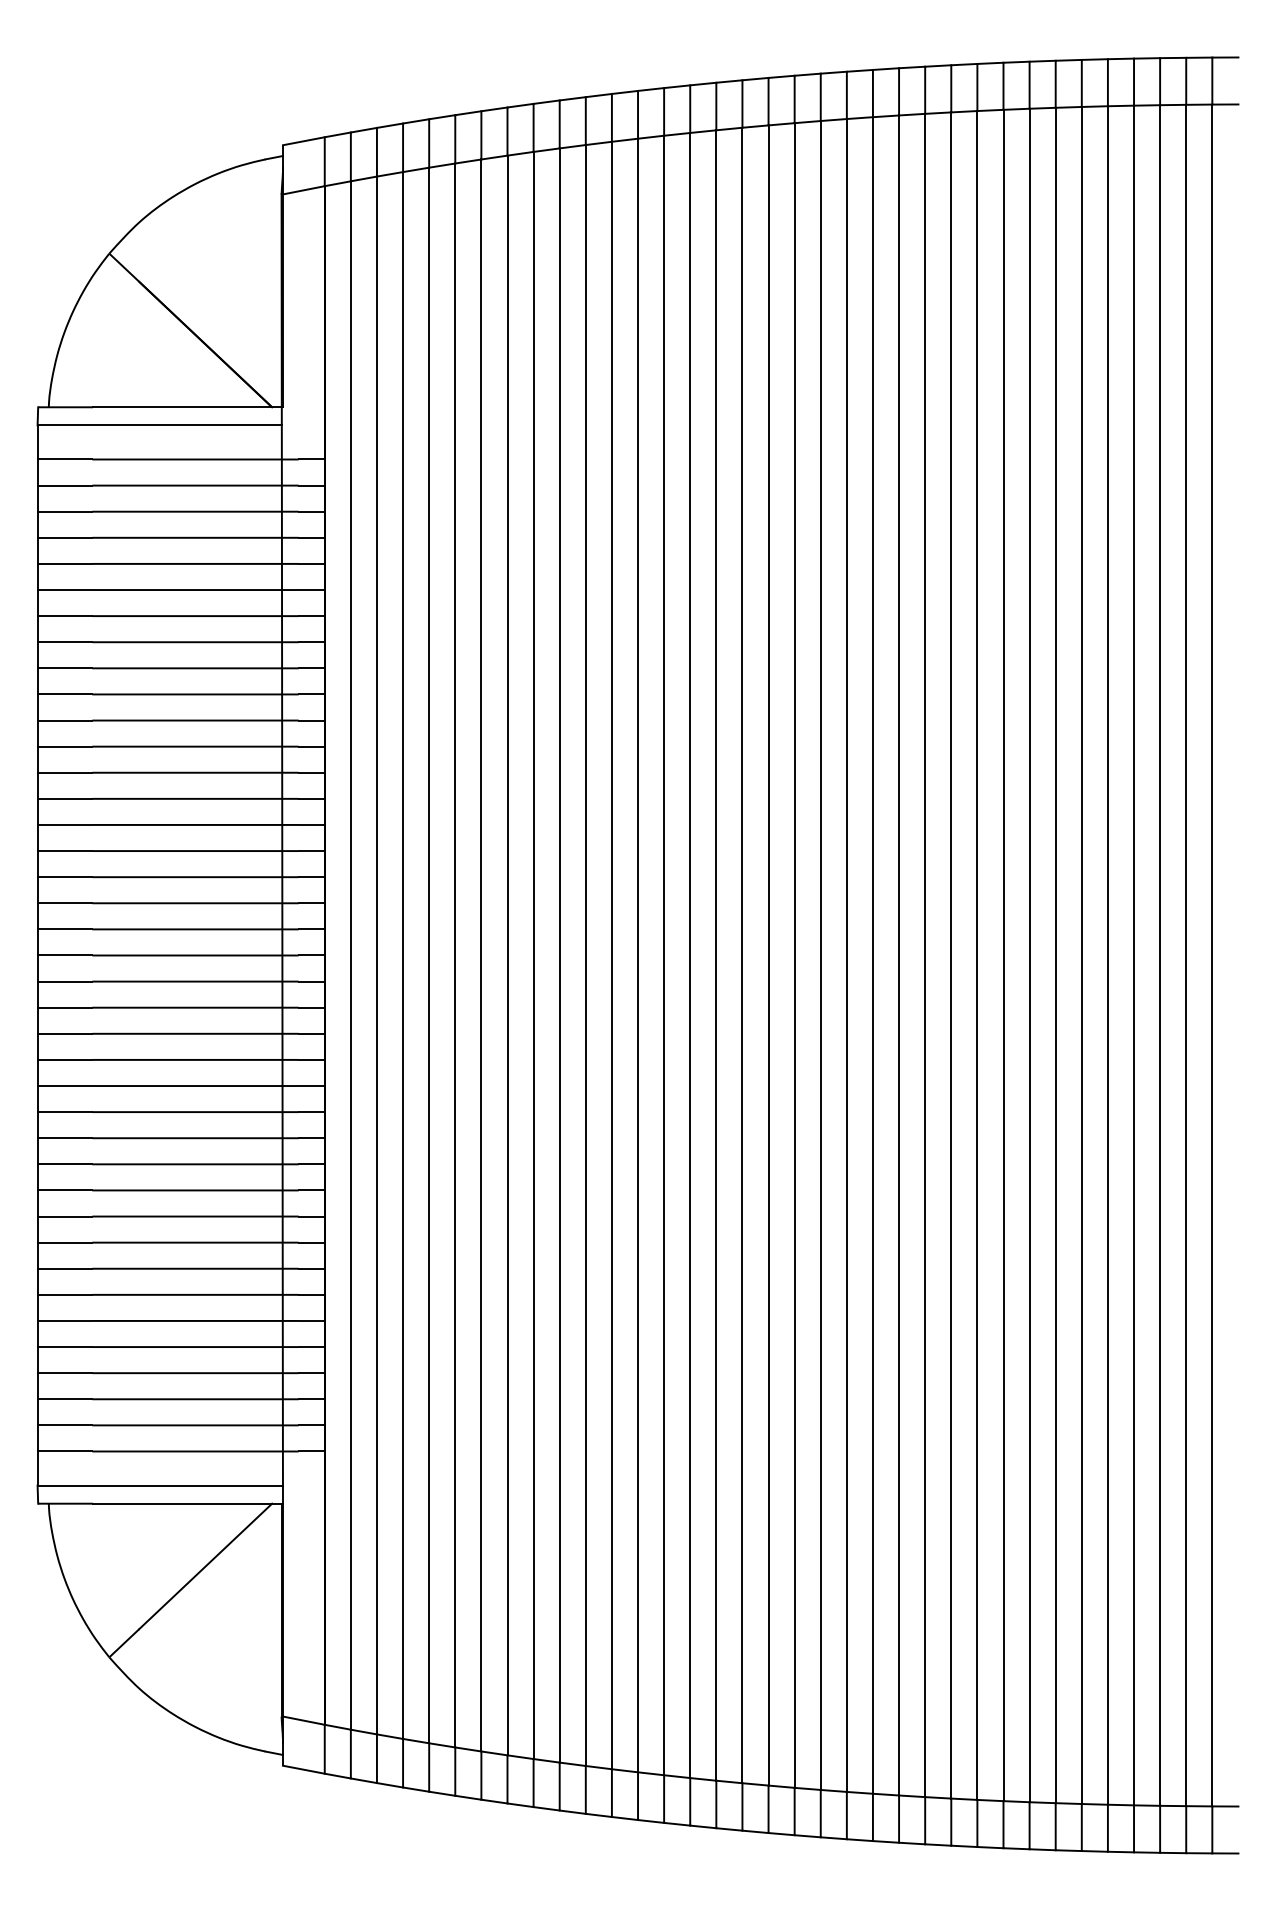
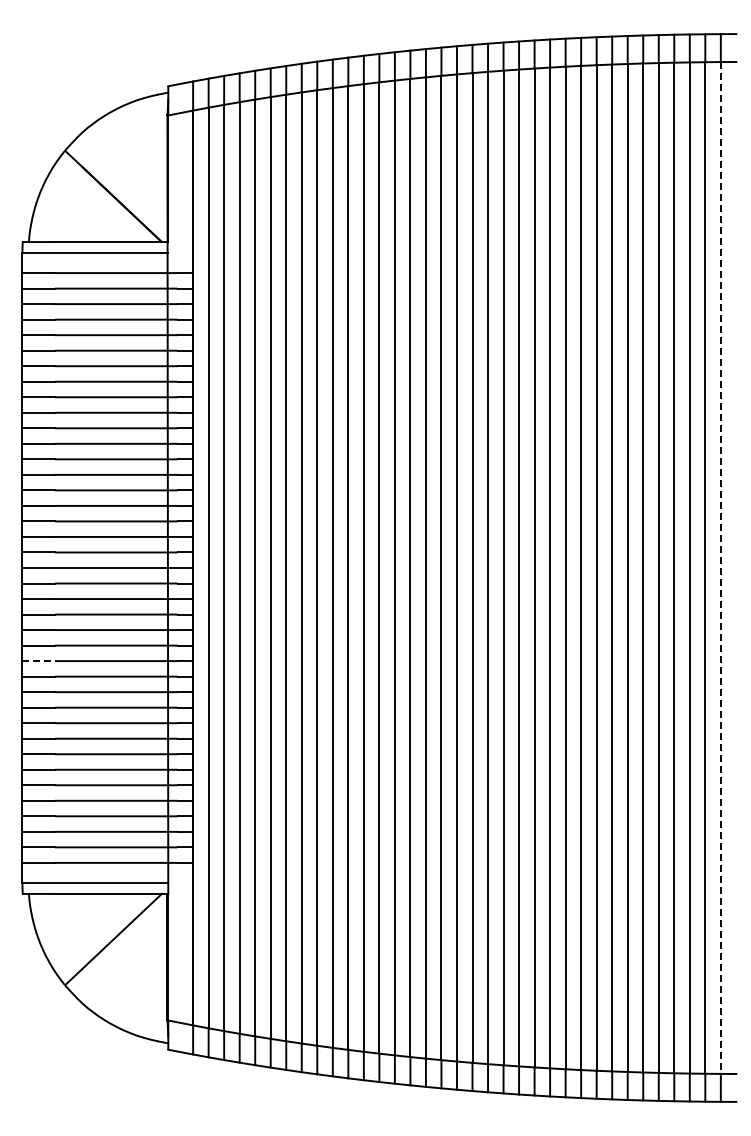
line: (1211, 954) -> (720, 567), solid -> dashed
line: (66, 1112) -> (39, 661), solid -> dashed

